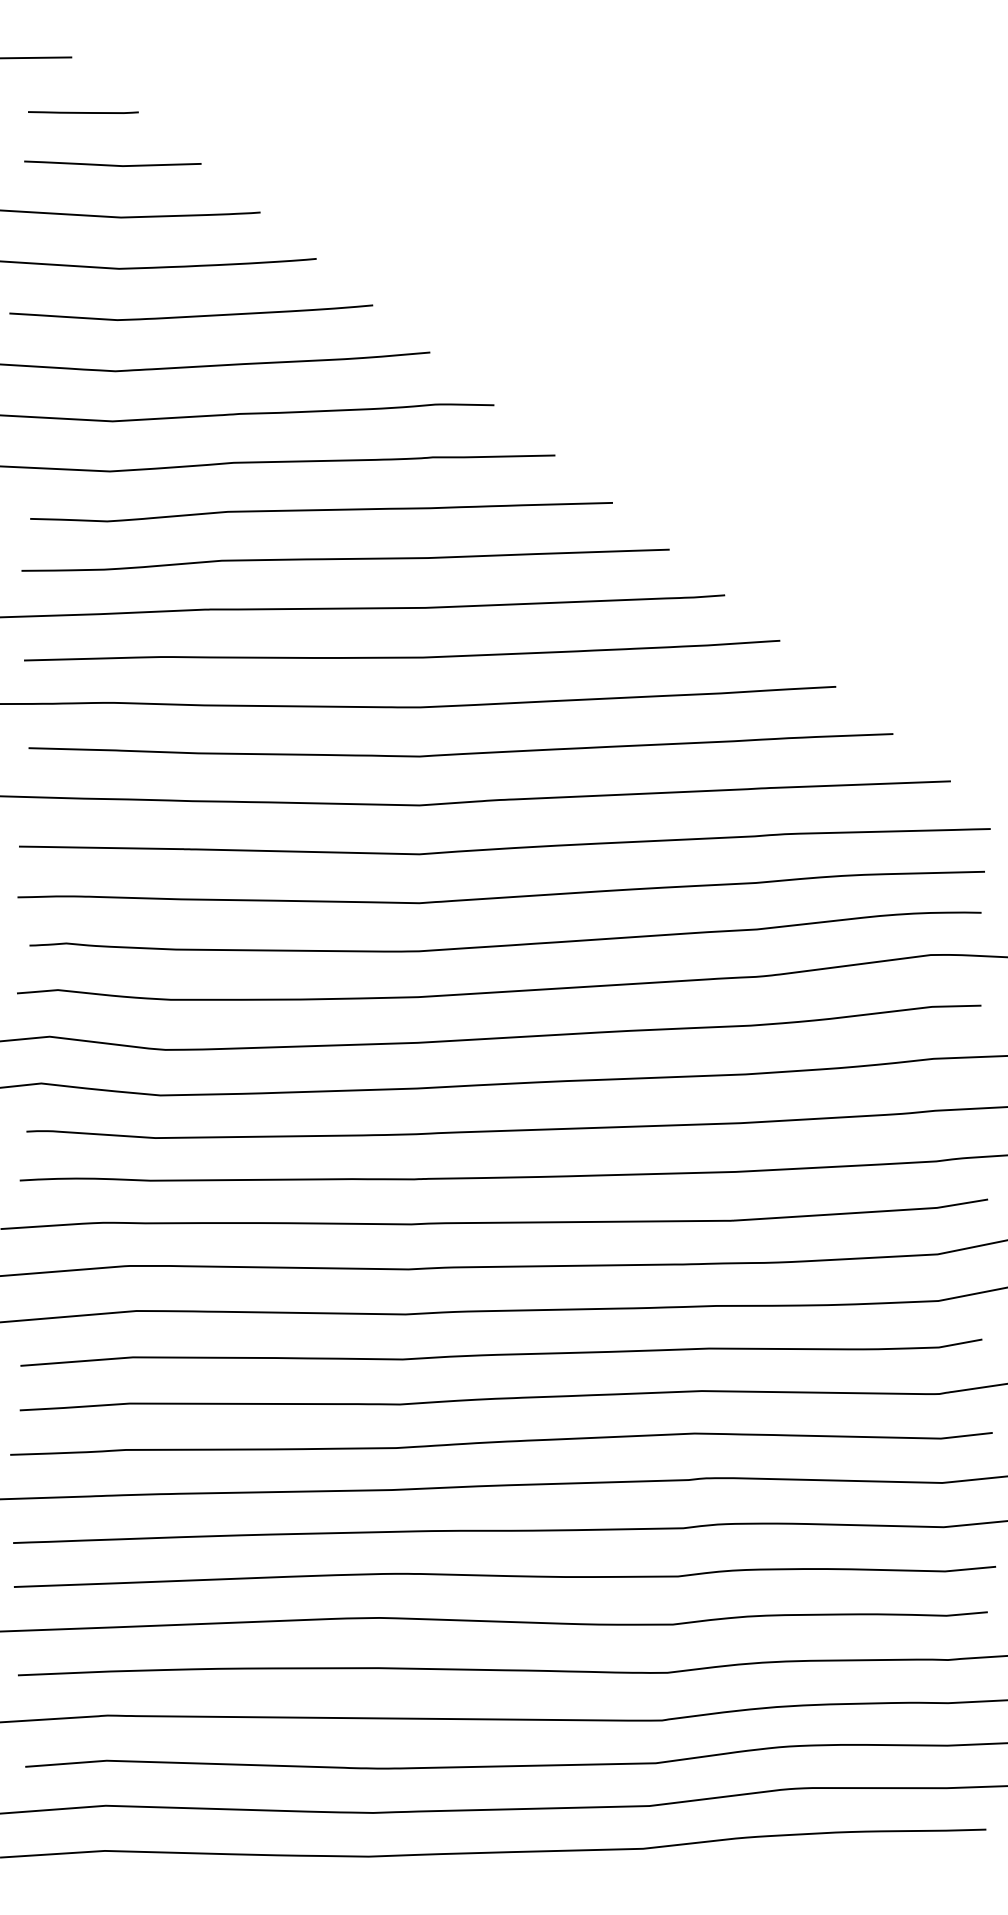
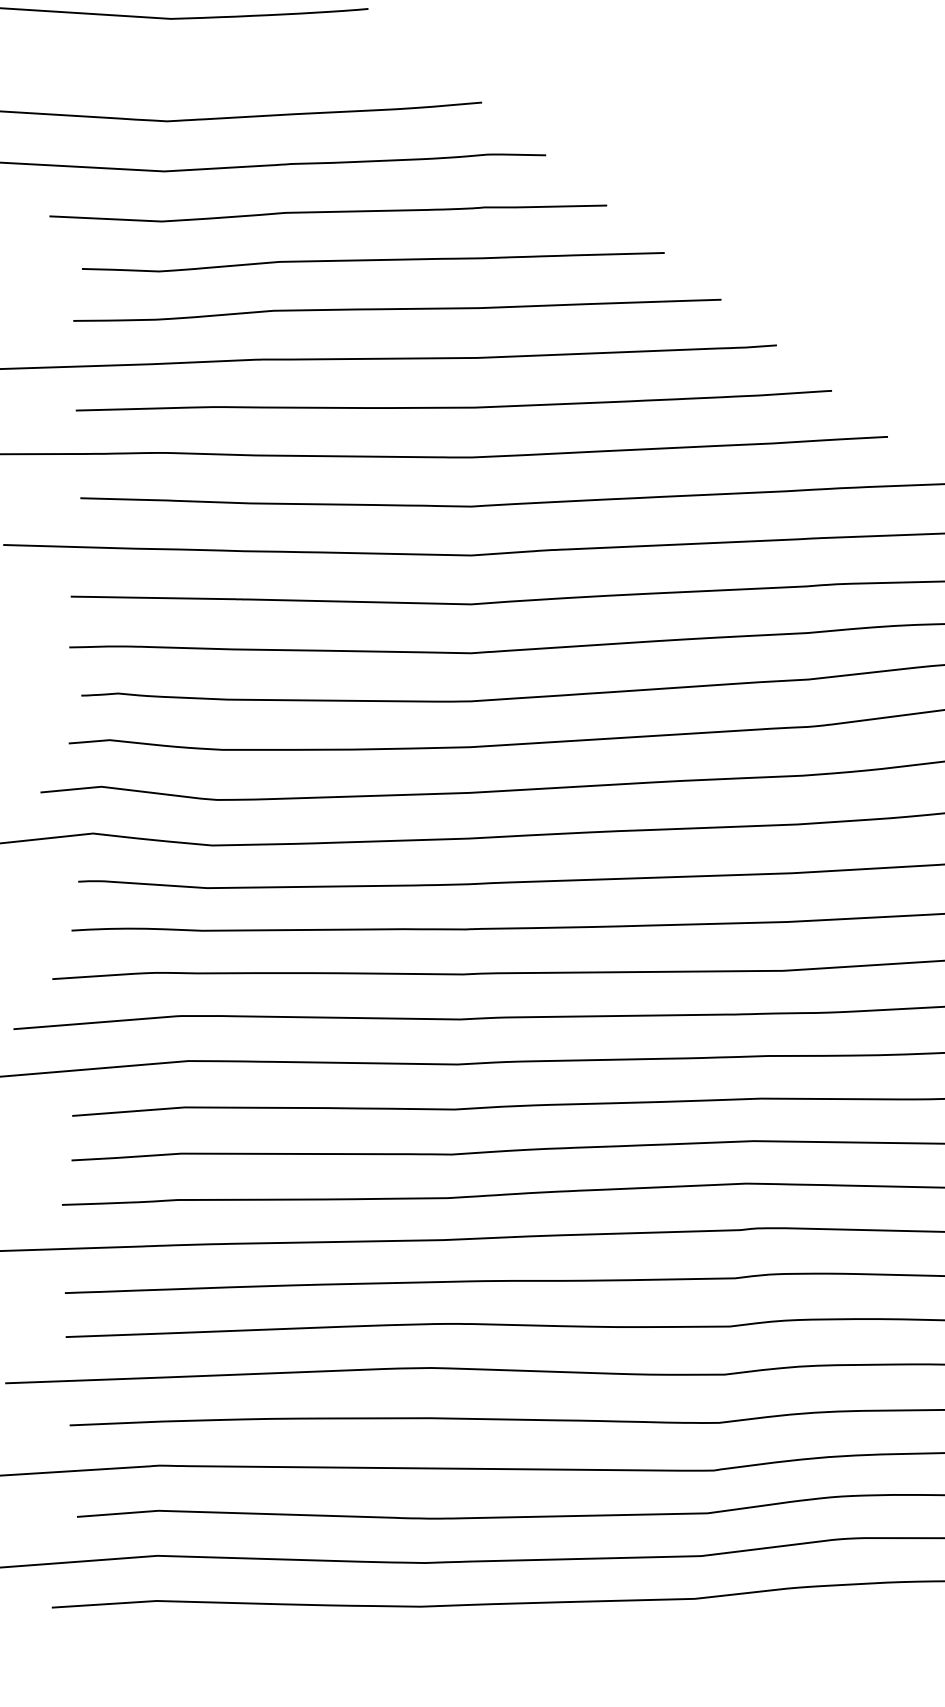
curve: (191, 315) -> (243, 65), removed

